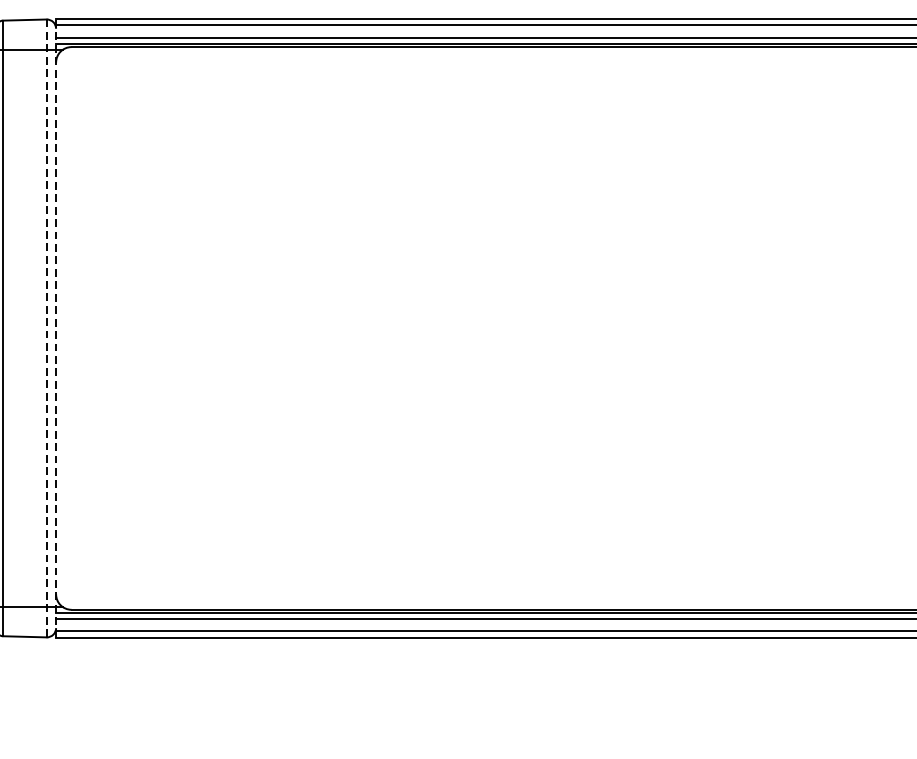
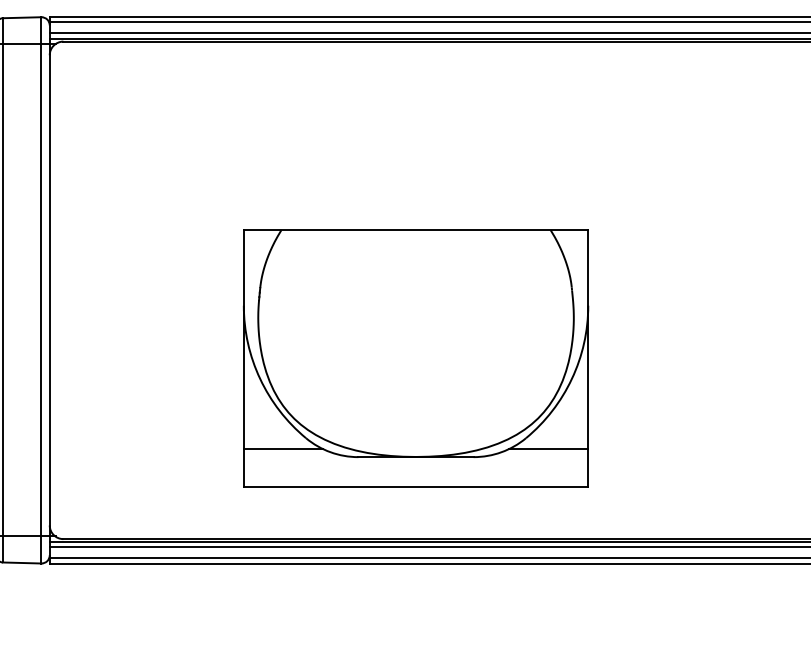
line: (55, 327) -> (49, 289), dashed -> solid
line: (46, 328) -> (41, 290), dashed -> solid
part: (470, 405) -> (416, 358), added

